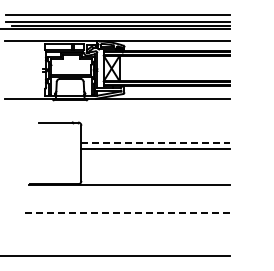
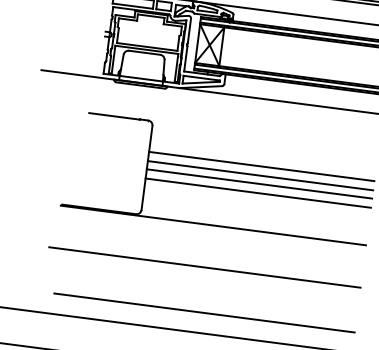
line: (156, 142) -> (263, 166), dashed -> solid
line: (155, 154) -> (259, 184), added
line: (155, 160) -> (258, 193), added
line: (127, 212) -> (205, 266), dashed -> solid
line: (130, 242) -> (203, 313), added

